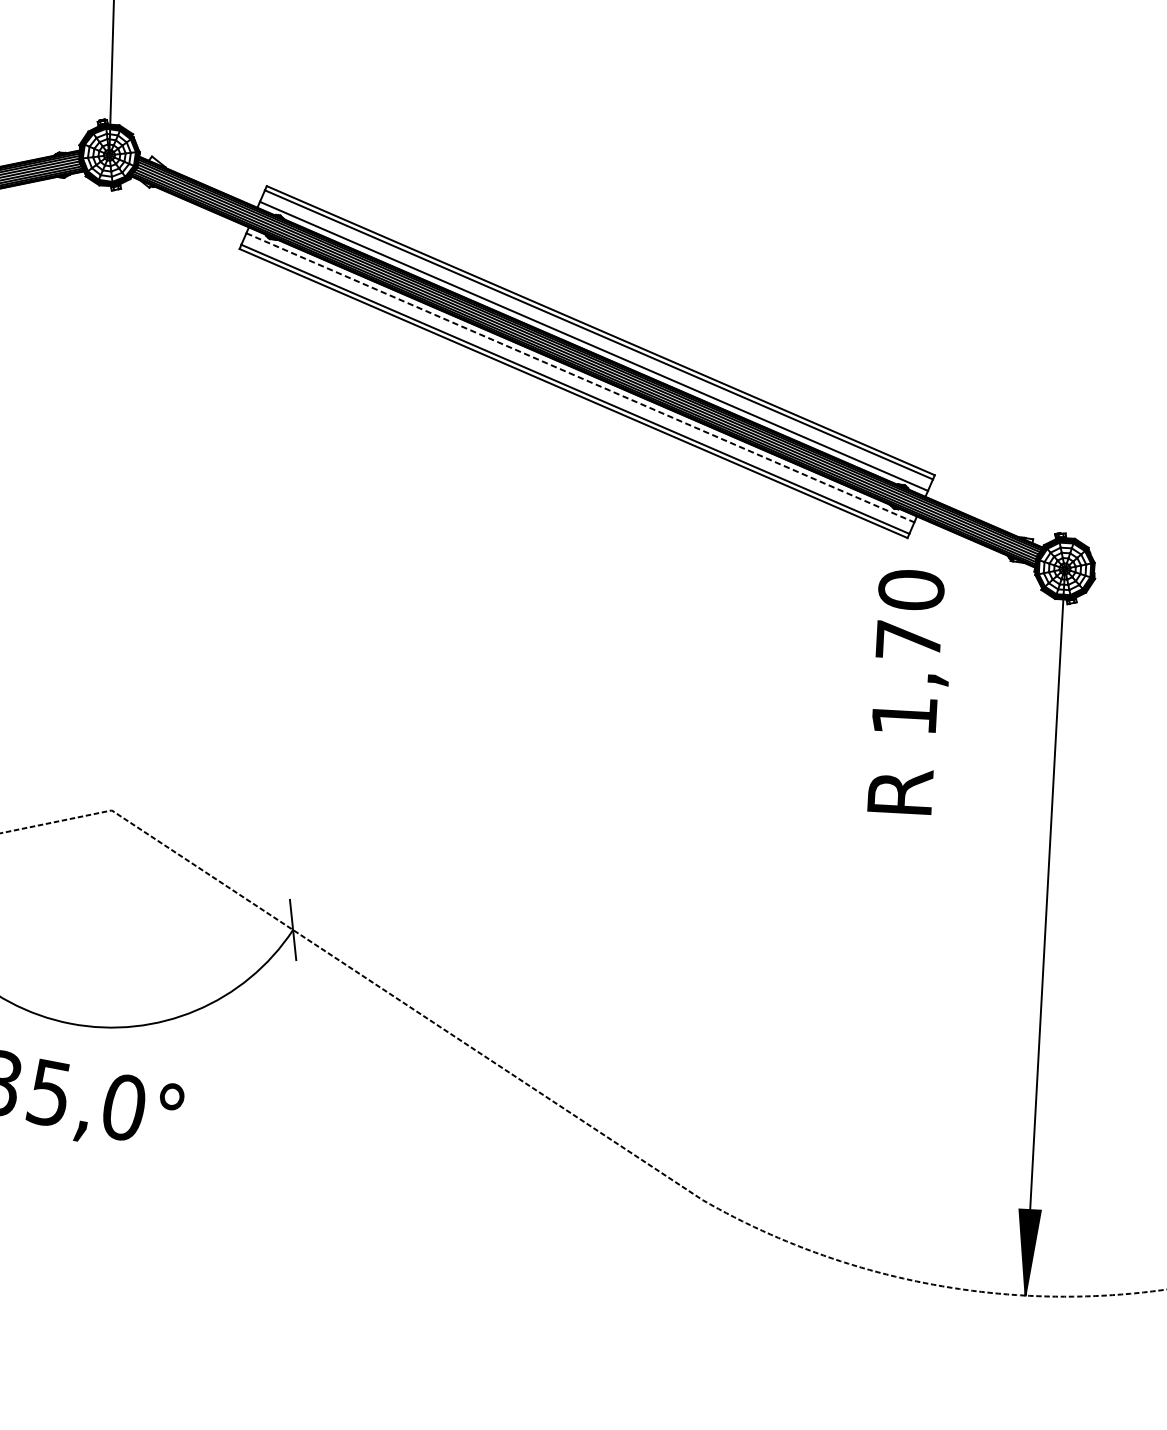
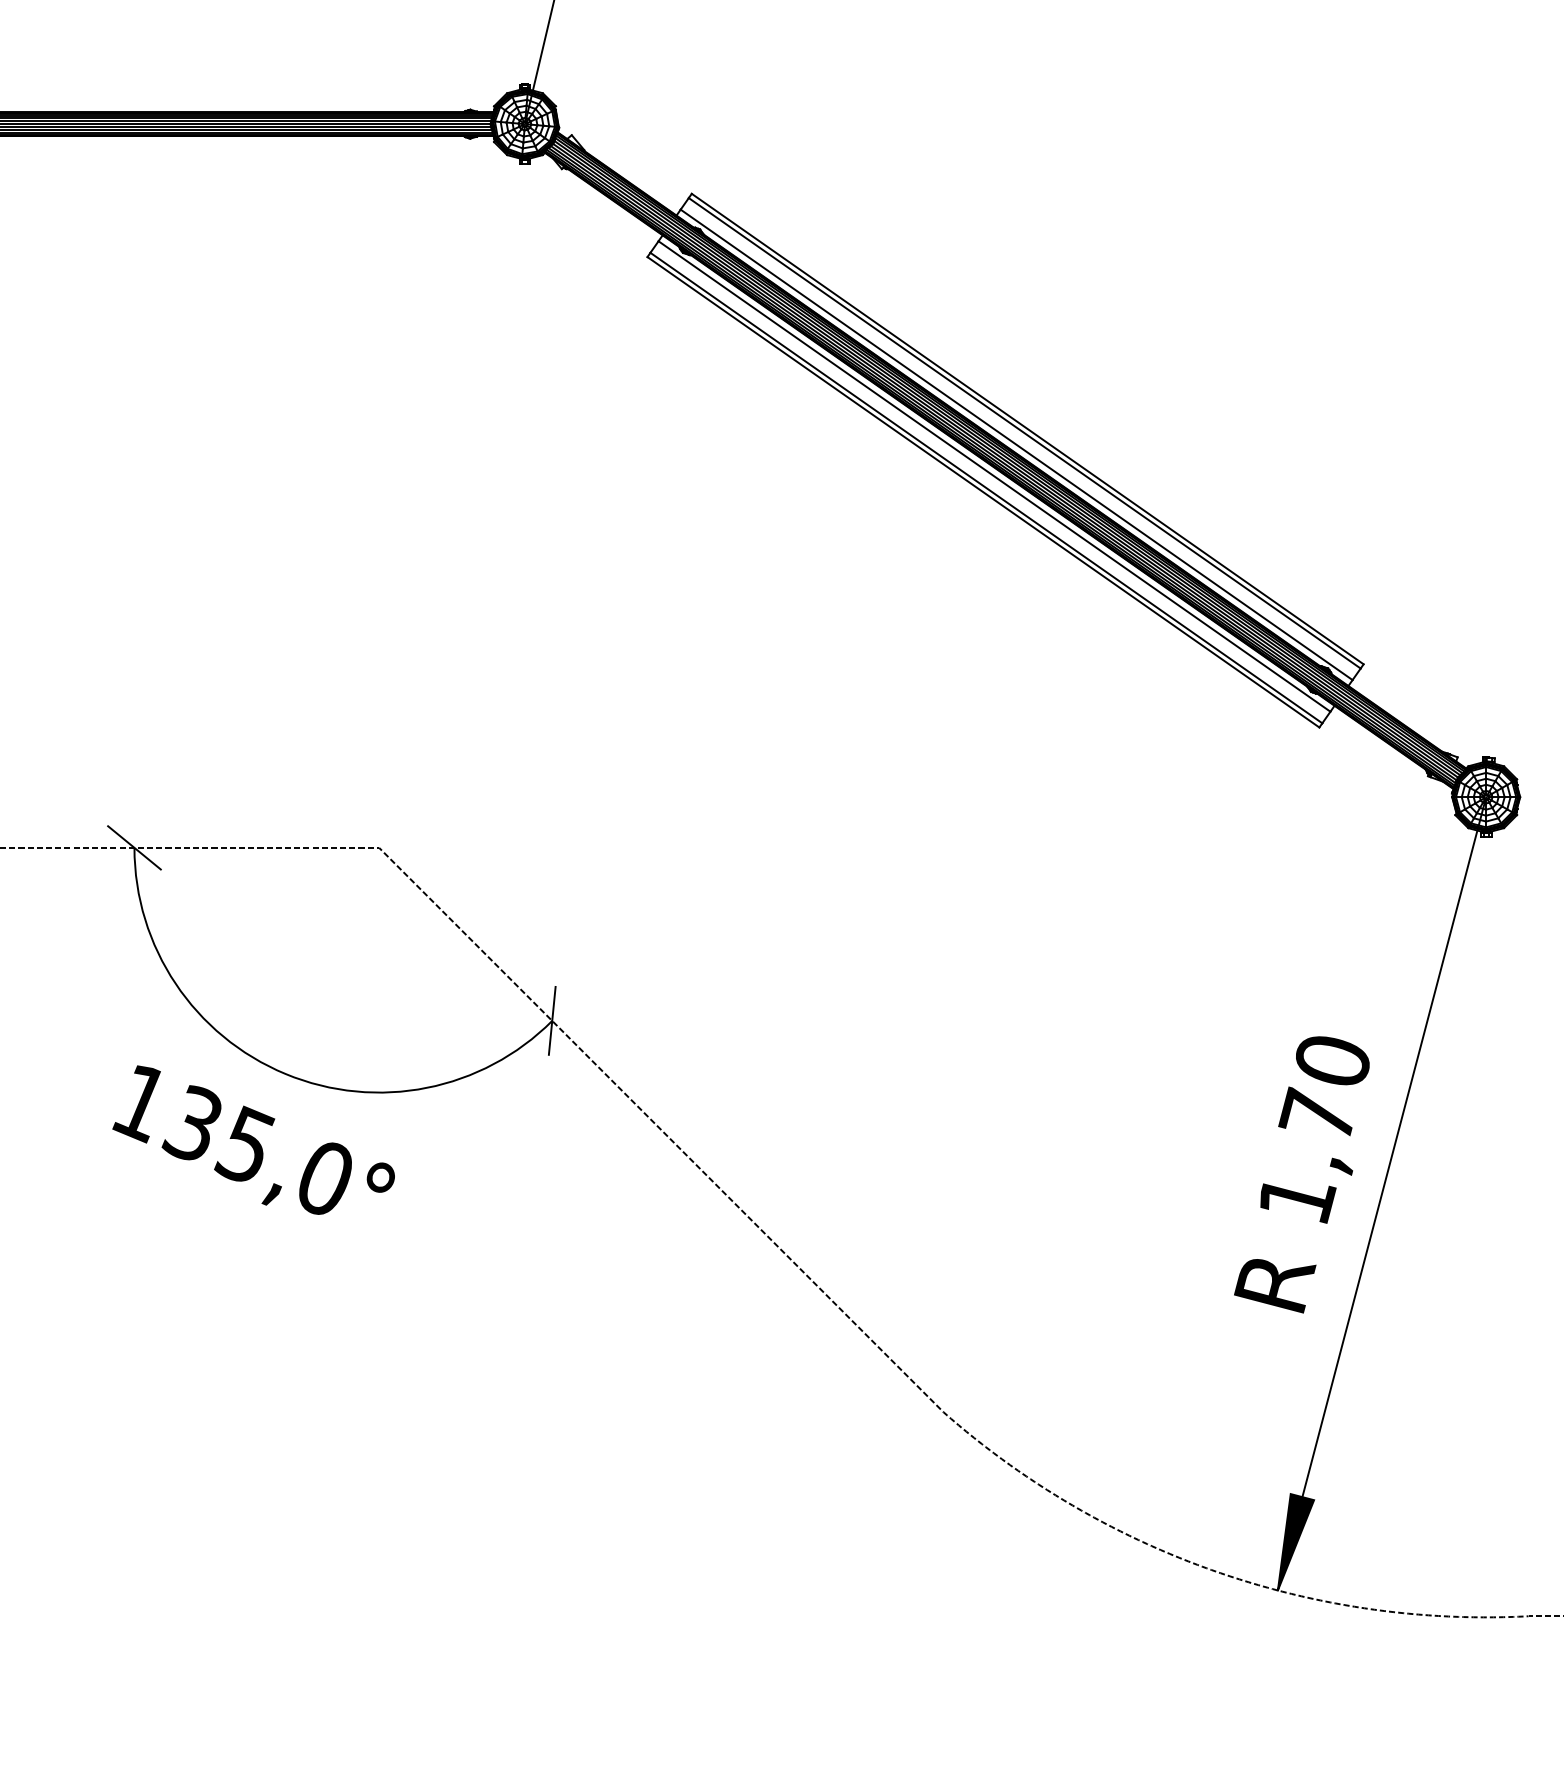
line: (580, 377) -> (994, 476), dashed -> solid
text: (904, 694) -> (1301, 1174), moved

